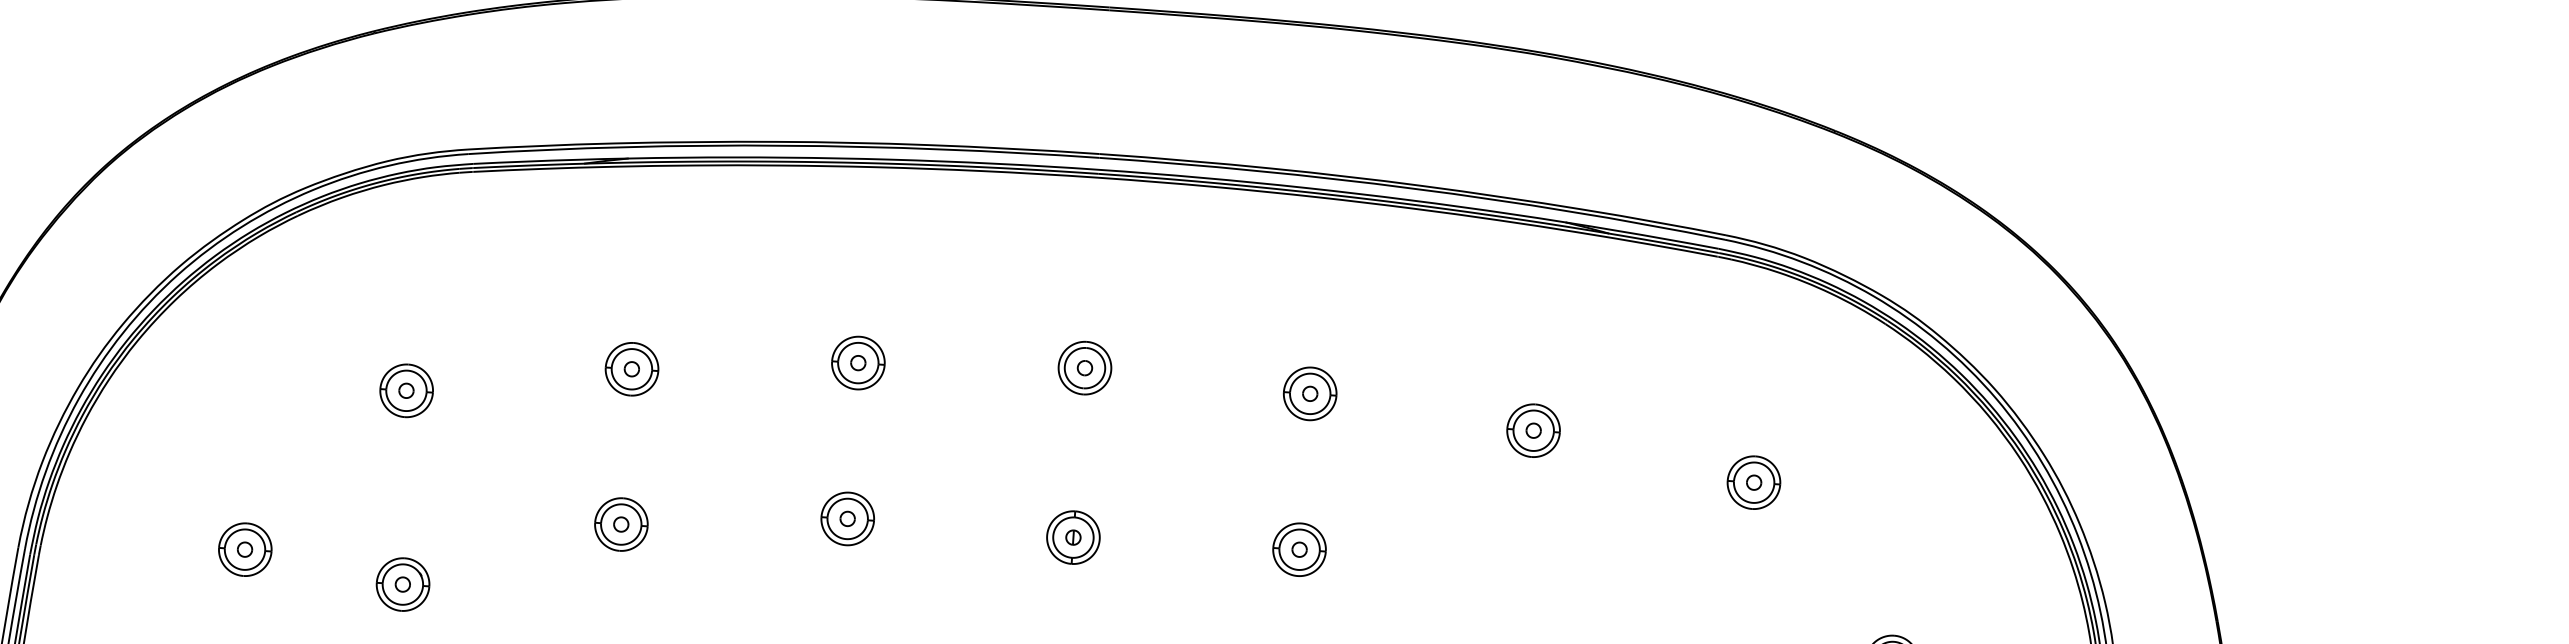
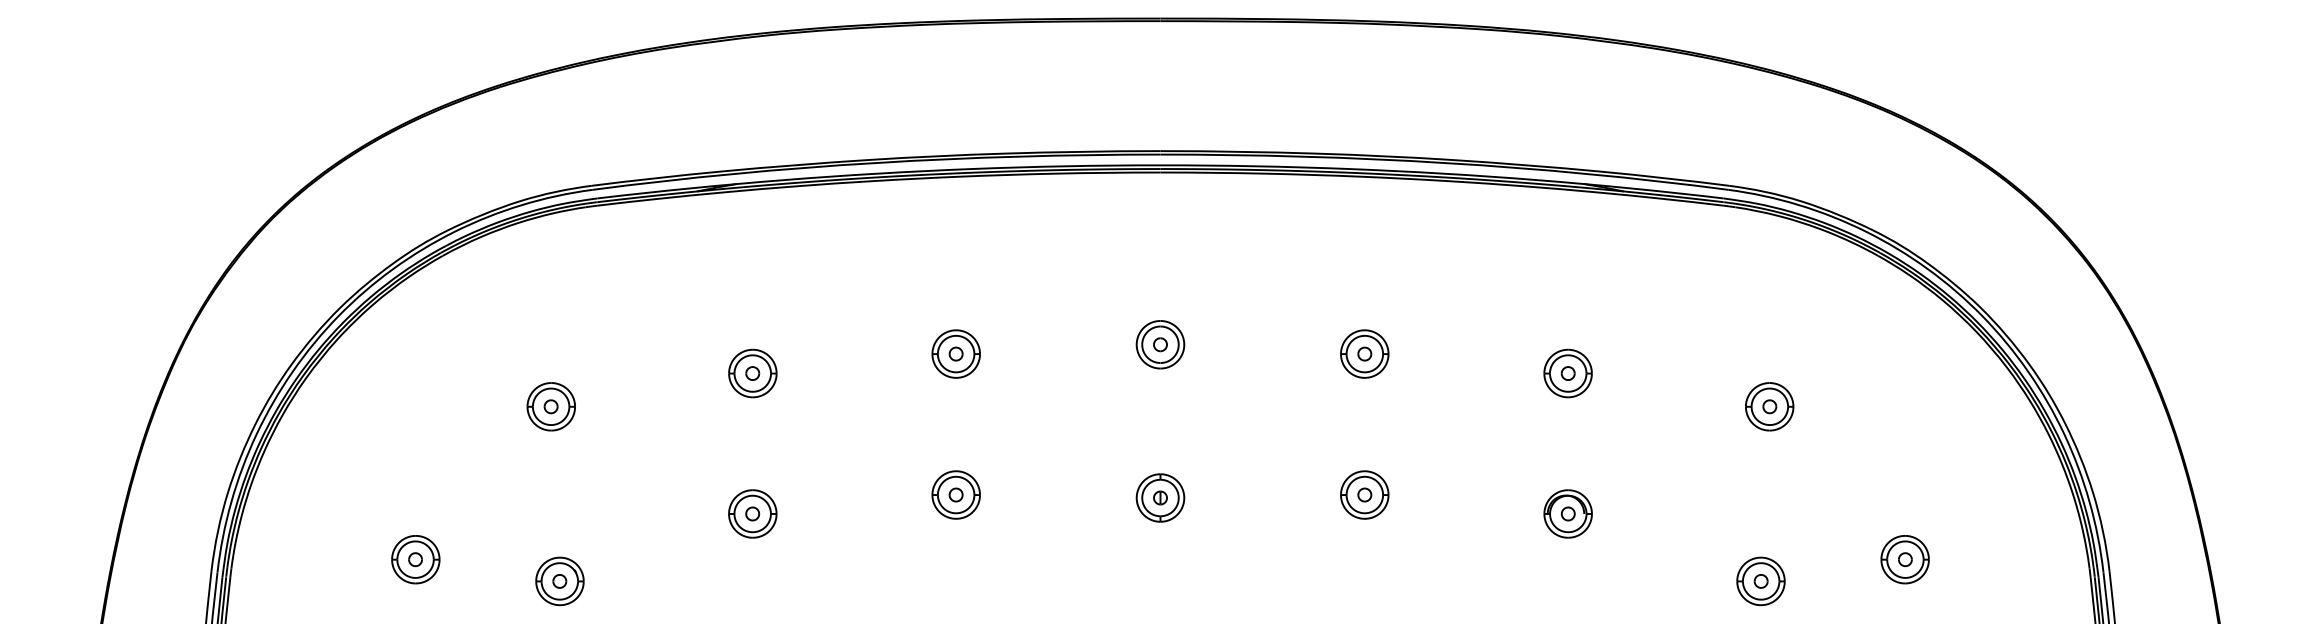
part: (1522, 585) -> (1567, 513), added

